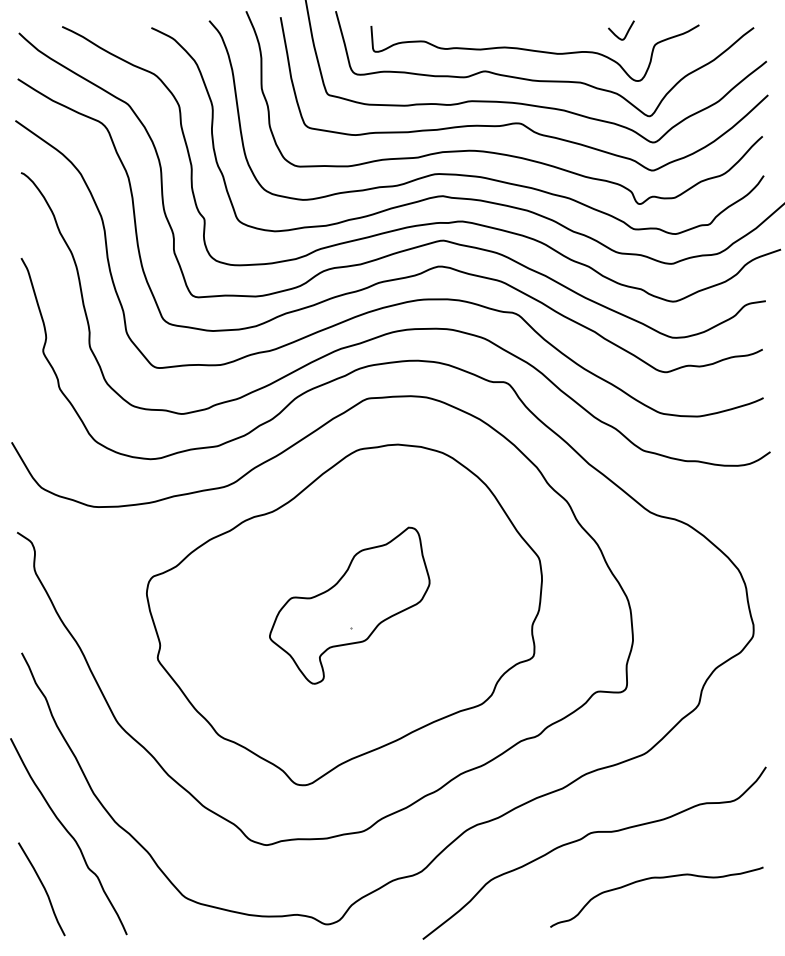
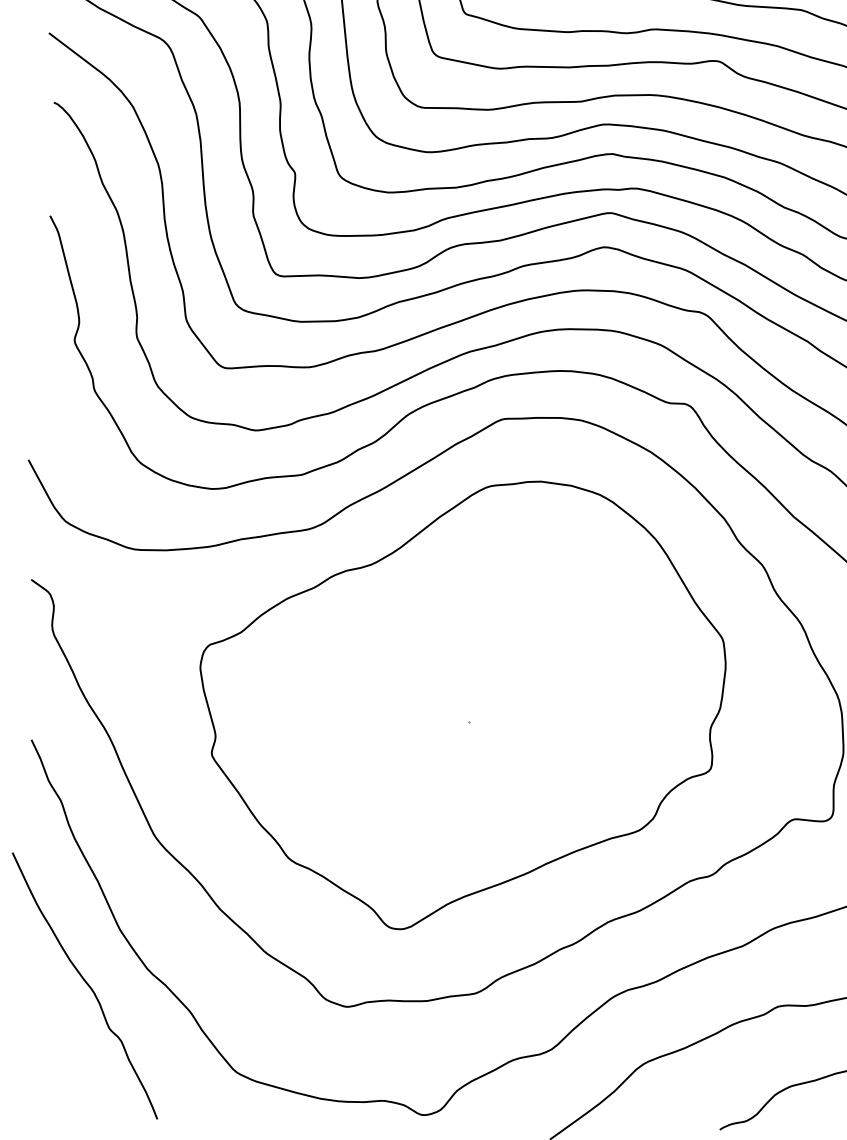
part: (349, 605) -> (468, 692), removed
curve: (43, 888) -> (48, 1053), removed

